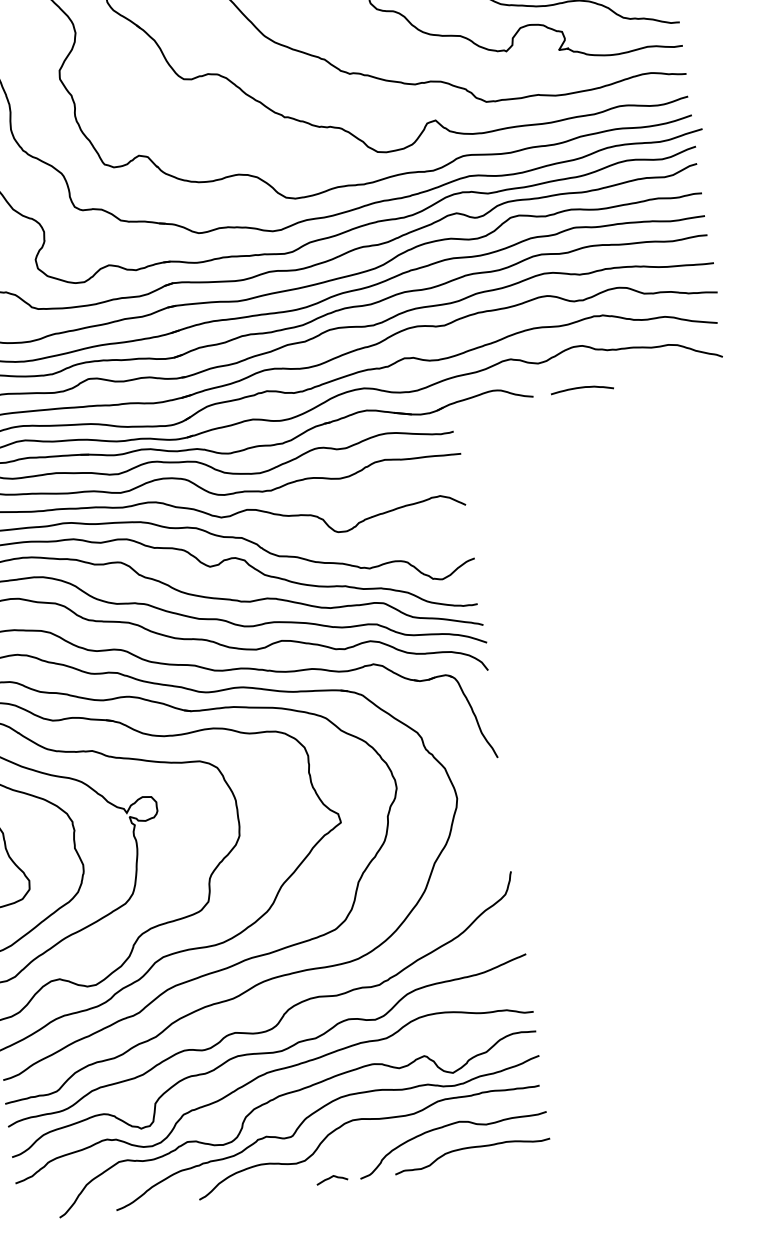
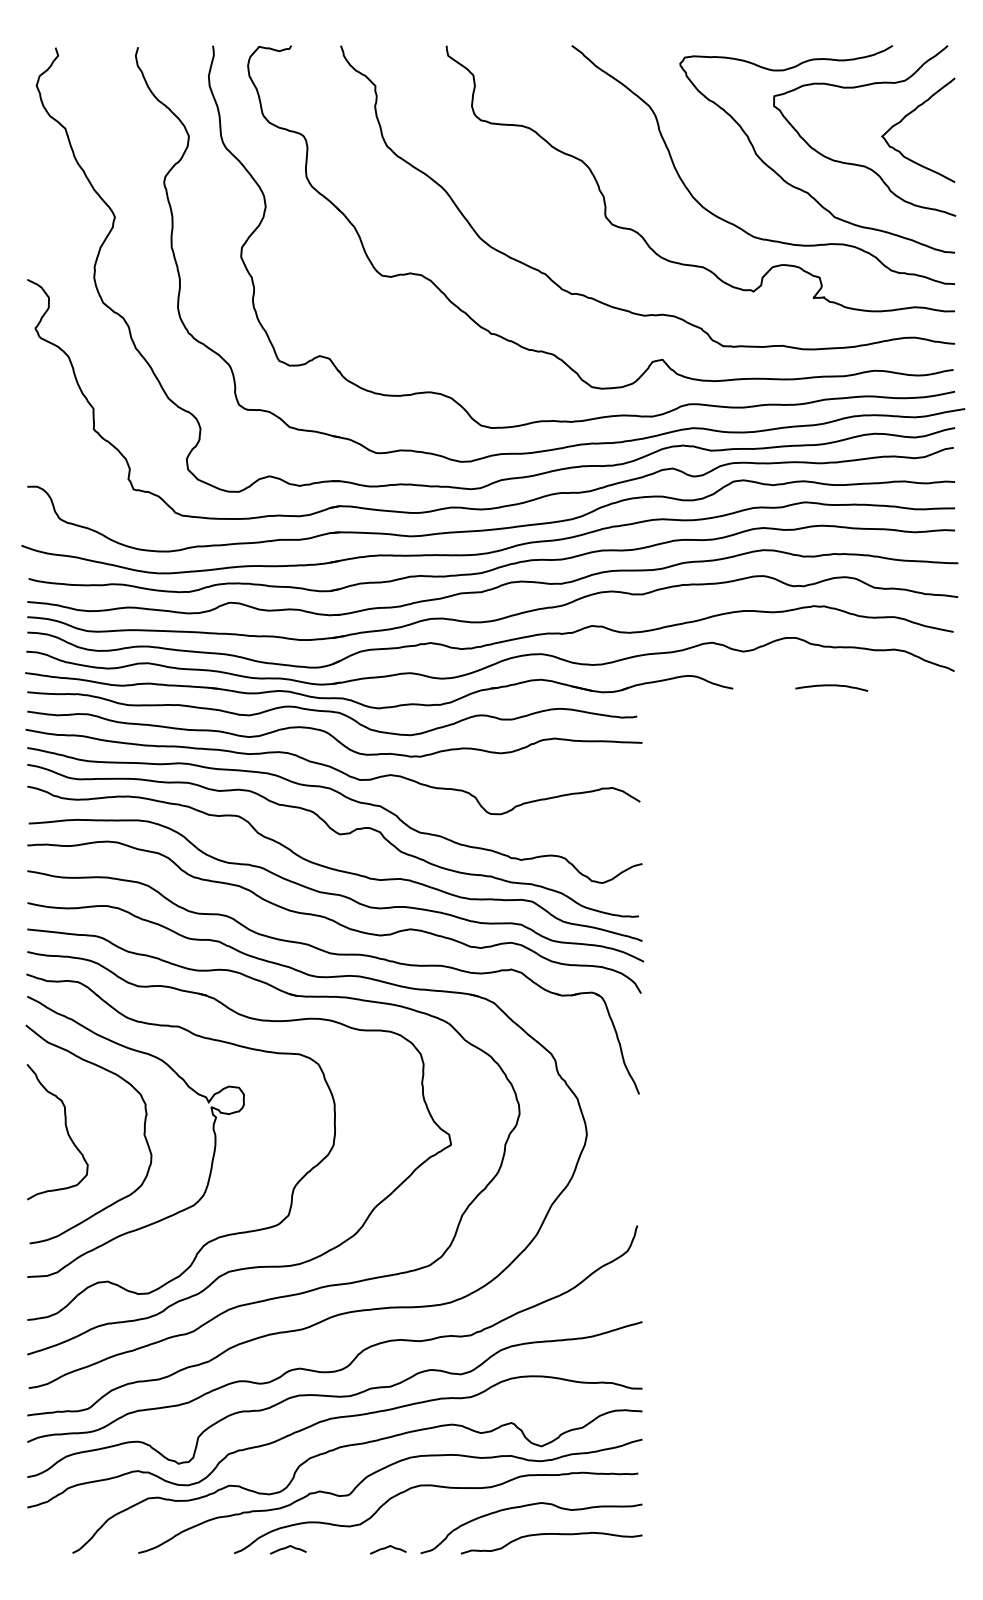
curve: (581, 388) -> (831, 686), moved
curve: (244, 1189) -> (287, 1548), added

